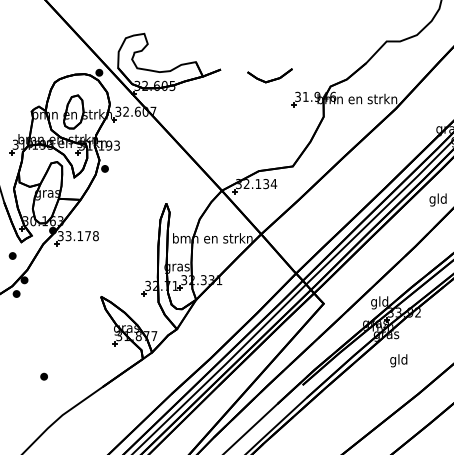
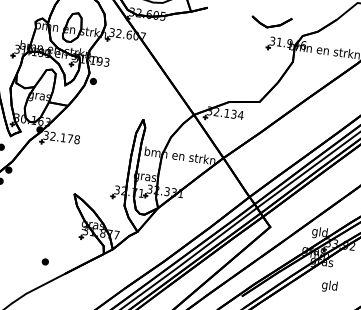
part: (269, 75) -> (271, 21), moved
text: (68, 236) -> (52, 136), 33.178 -> 32.178
part: (43, 376) -> (44, 261), moved

